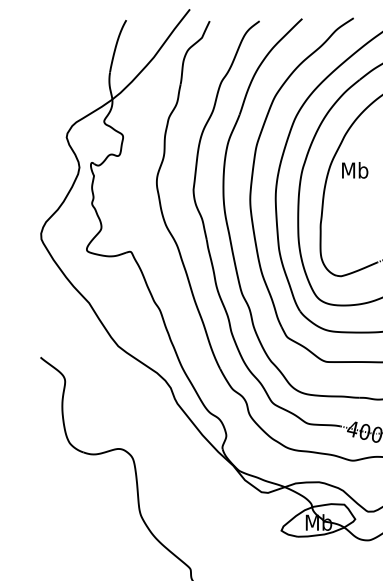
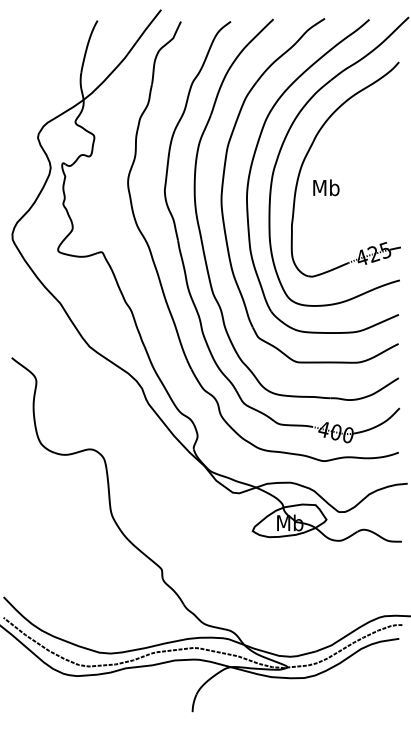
text: (355, 170) -> (326, 187), moved

